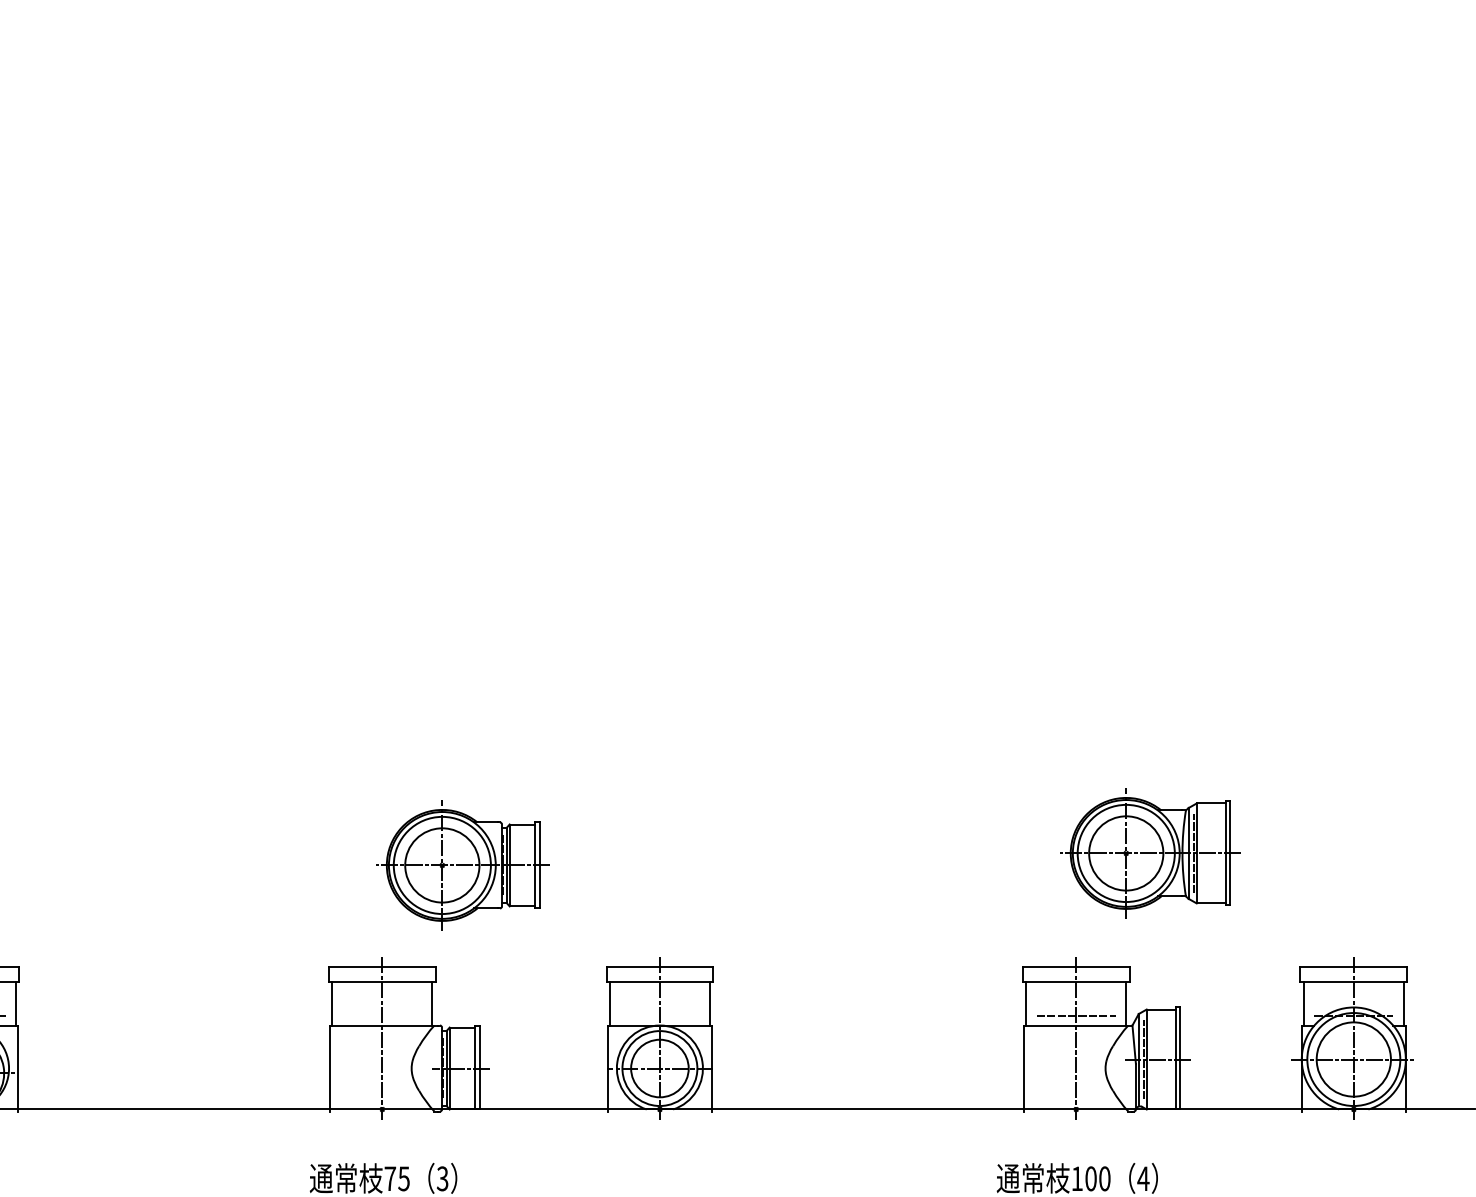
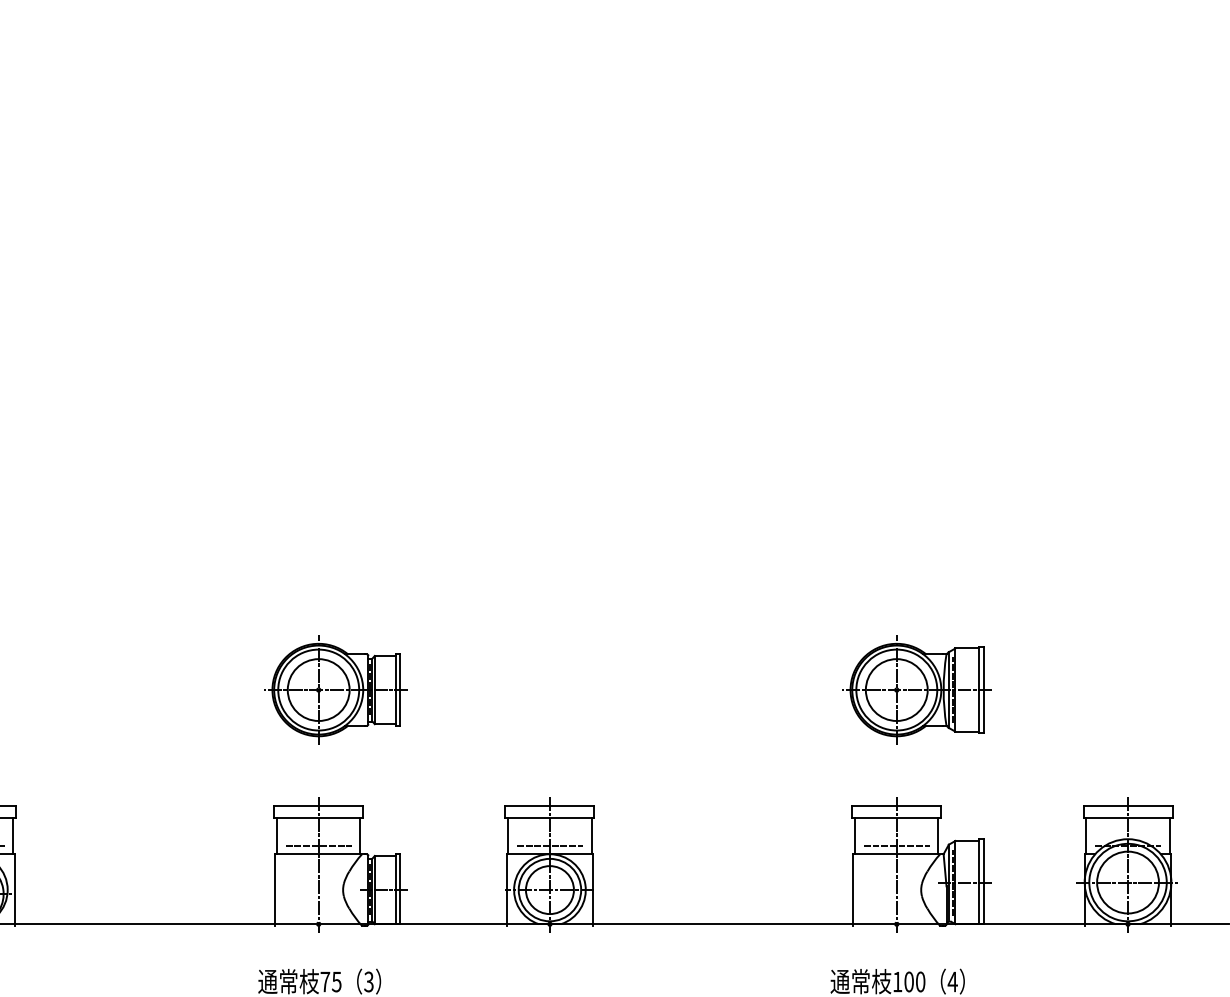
part: (1150, 853) -> (916, 690), moved
part: (462, 865) -> (335, 690), moved
line: (381, 1015) -> (317, 845), added
line: (659, 1015) -> (549, 845), added

